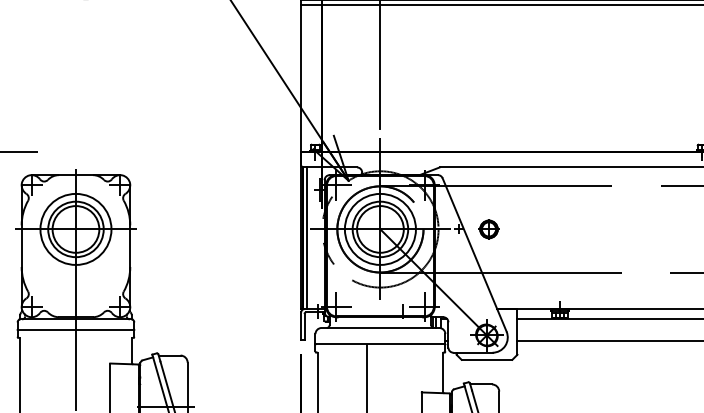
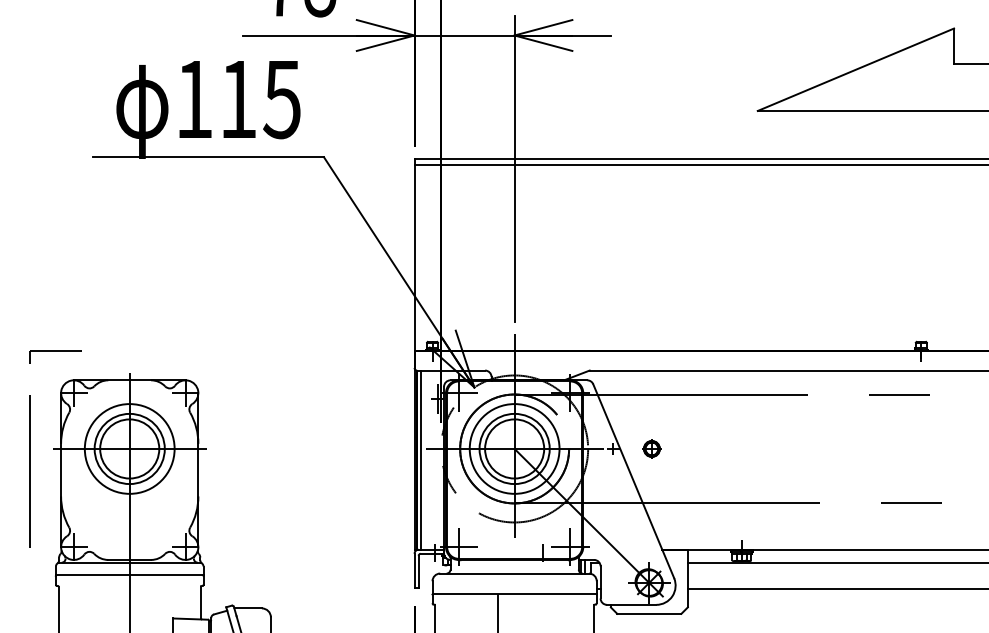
part: (488, 229) -> (651, 448), size x0.71

